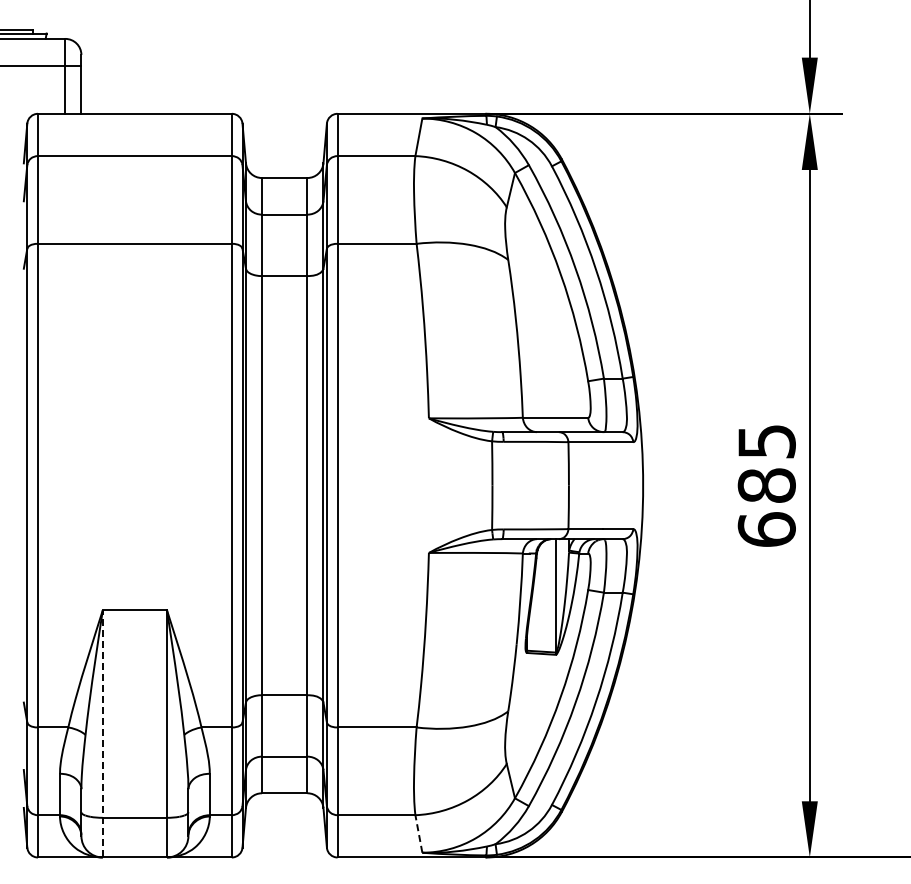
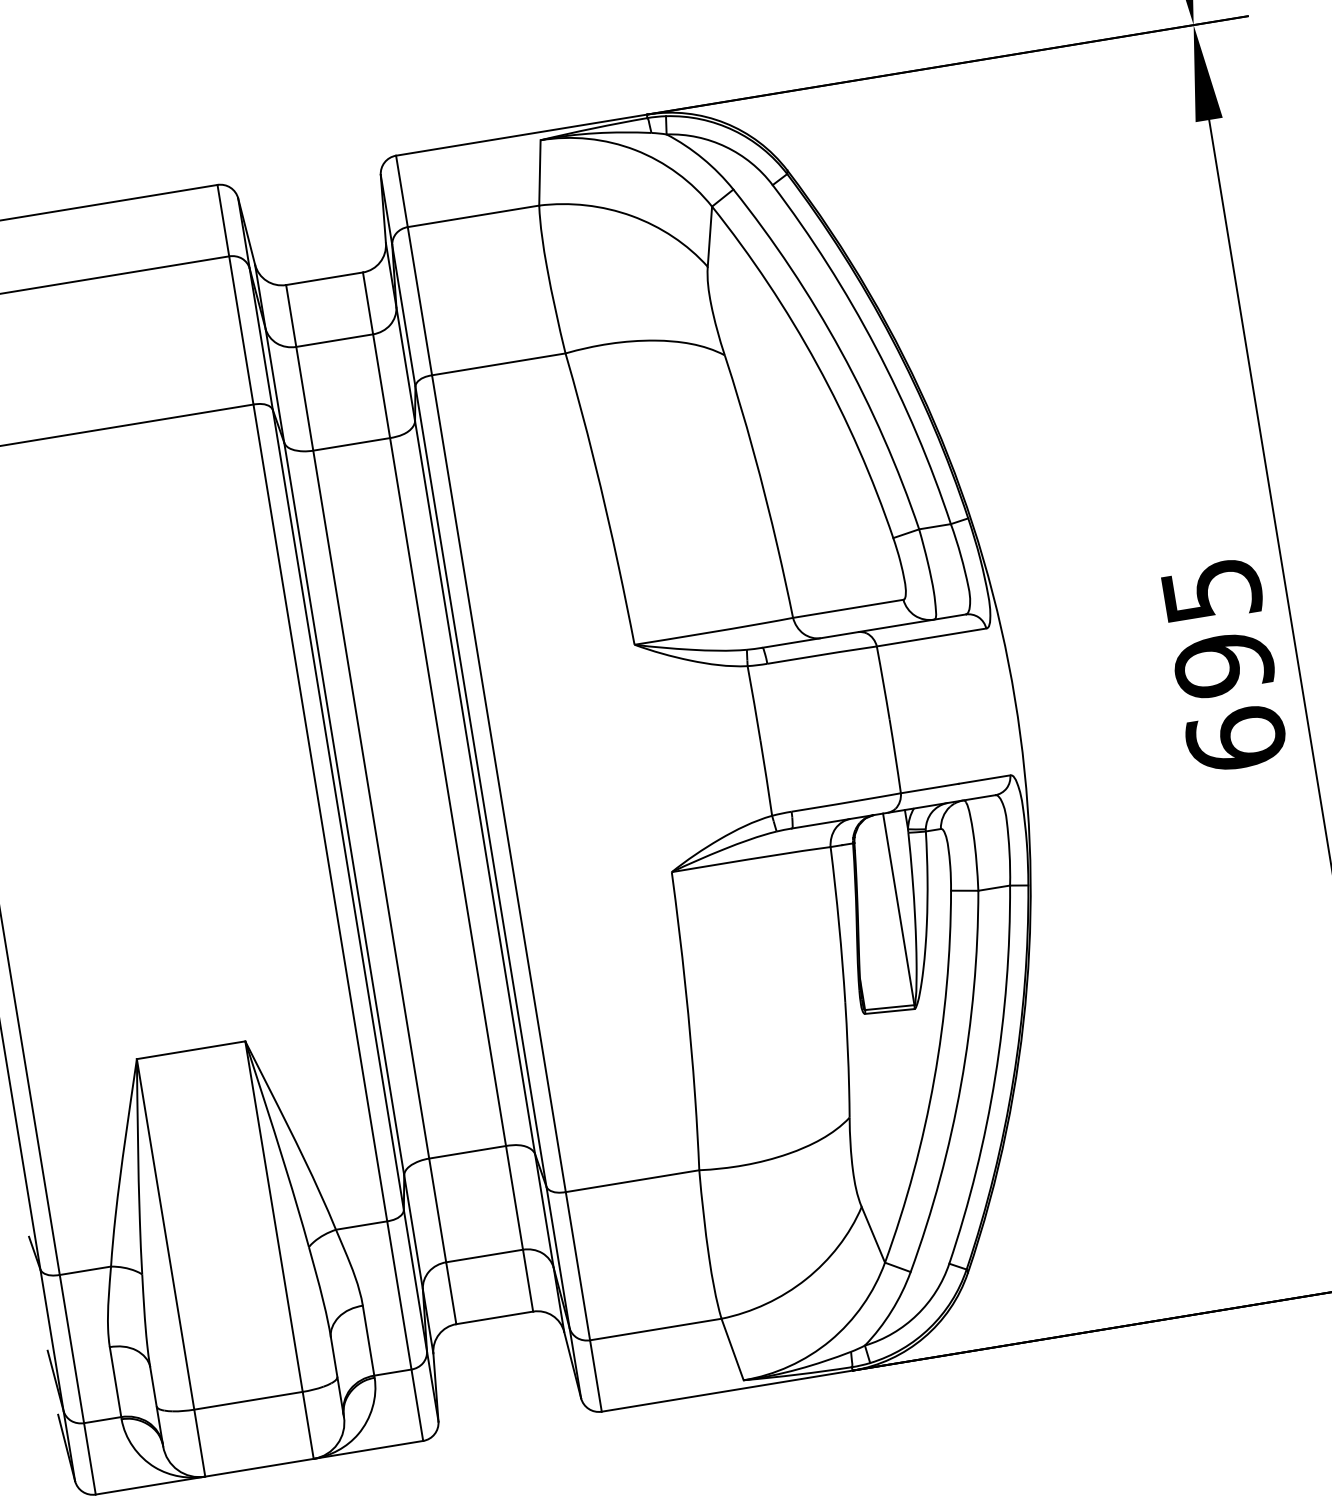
text: (766, 485) -> (1223, 664), 685 -> 695
line: (102, 733) -> (170, 1267), dashed -> solid
line: (418, 833) -> (731, 1348), dashed -> solid

